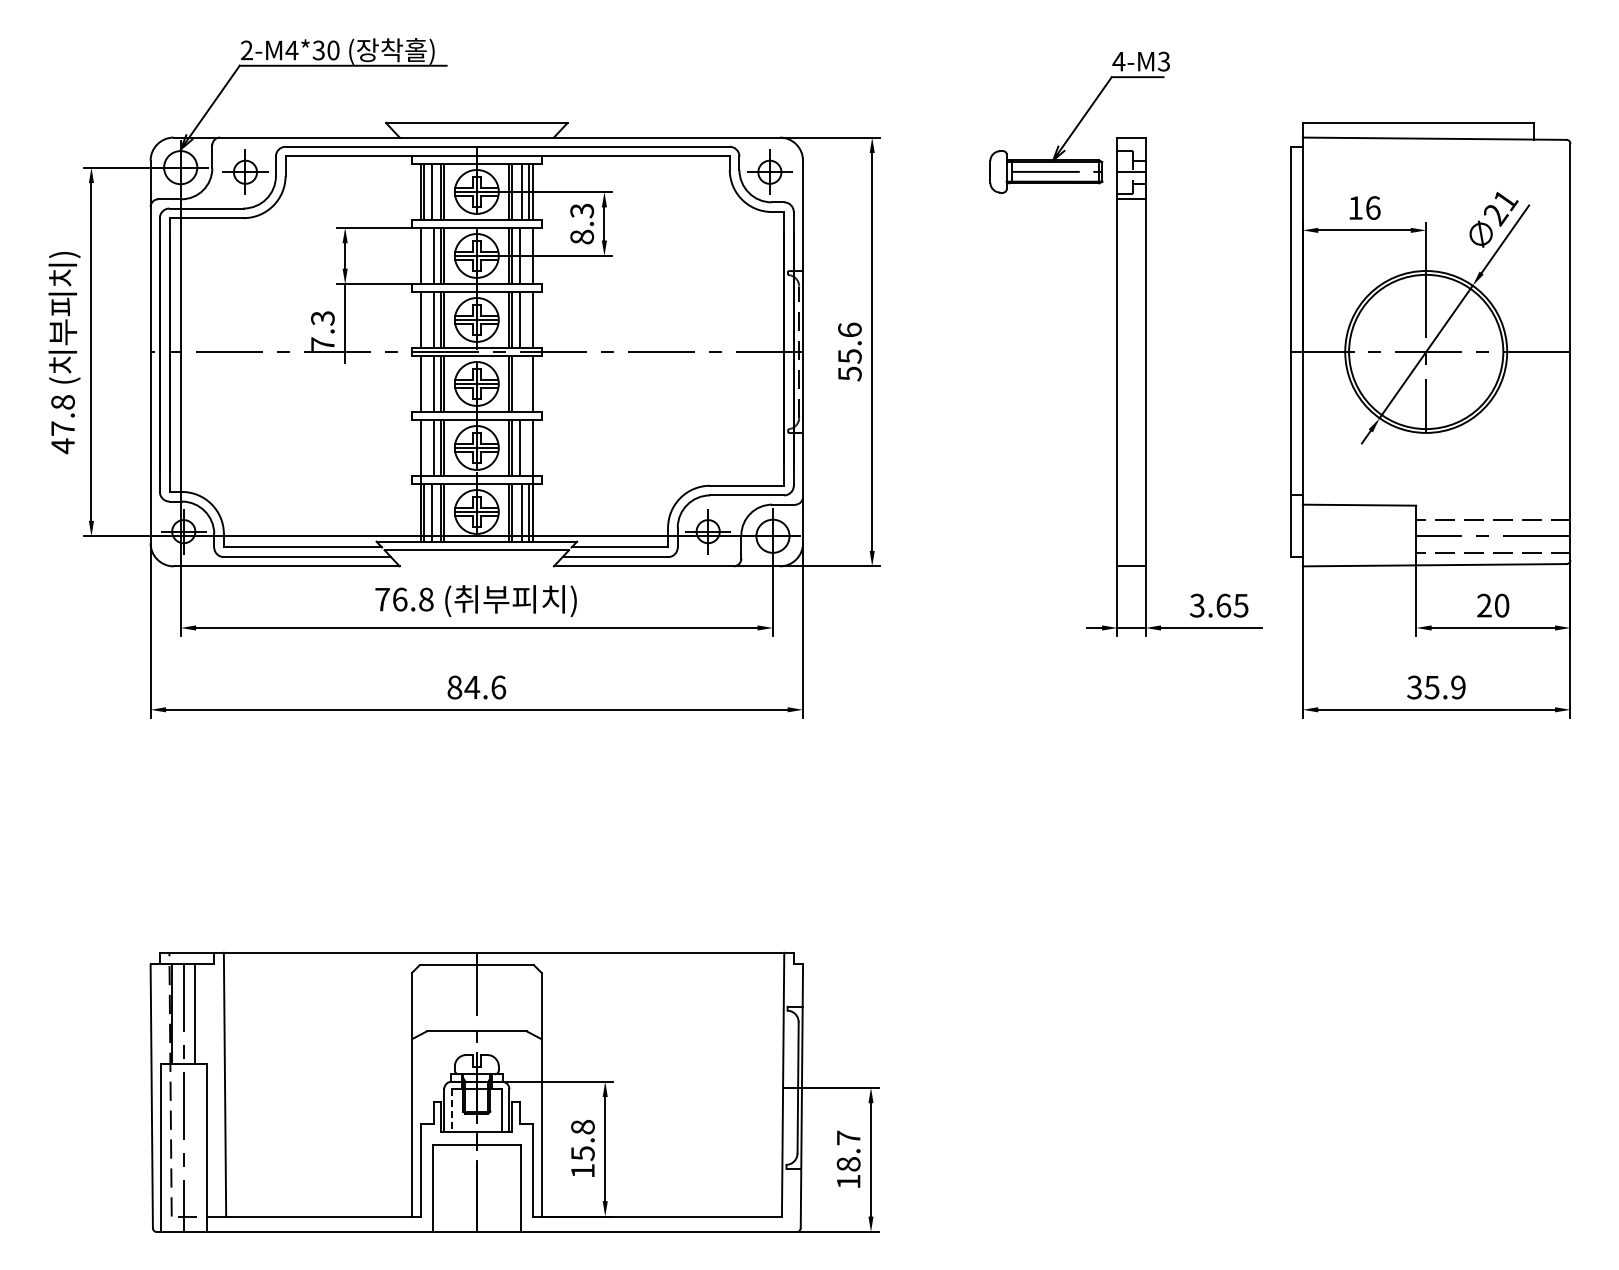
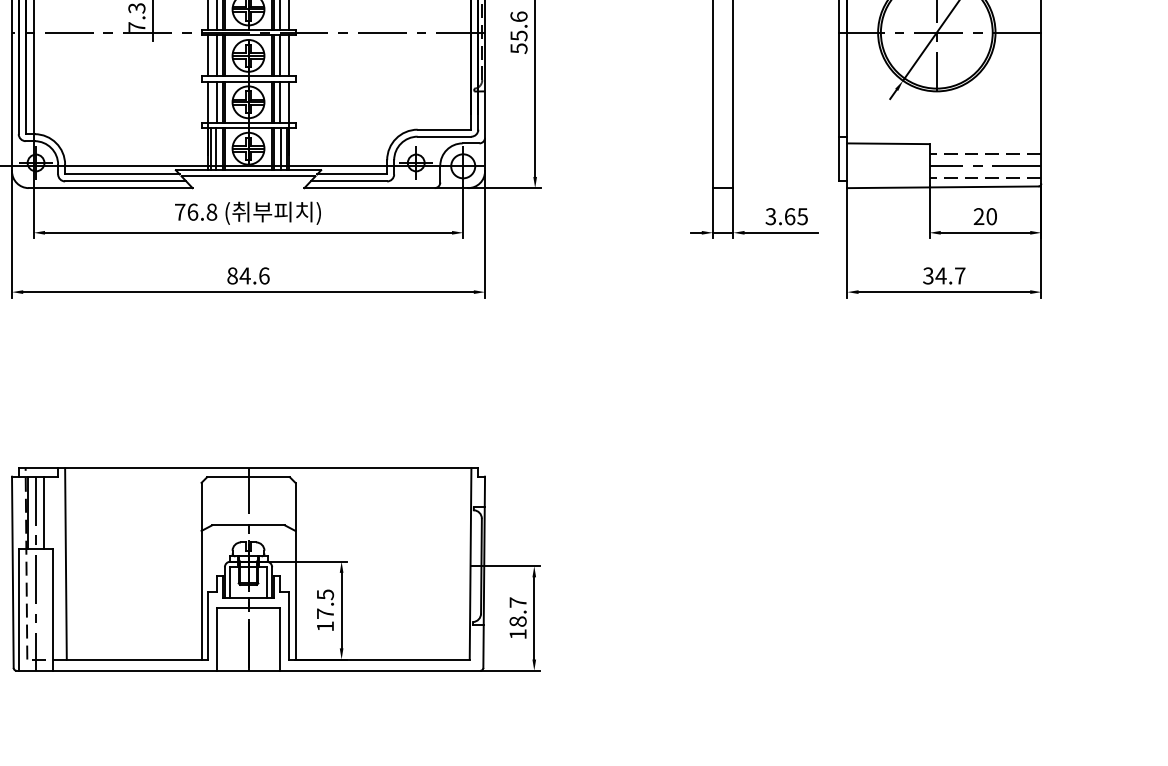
line: (520, 383) -> (280, 55), added
text: (1444, 687) -> (950, 275), 35.9 -> 34.7
line: (451, 1111) -> (230, 583), dashed -> solid
text: (582, 1140) -> (325, 604), 15.8 -> 17.5

